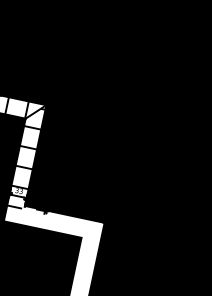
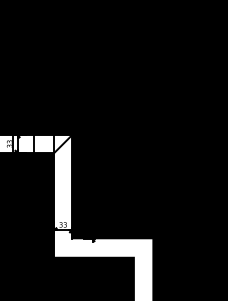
hatch: (25, 157) -> (62, 190), removed

